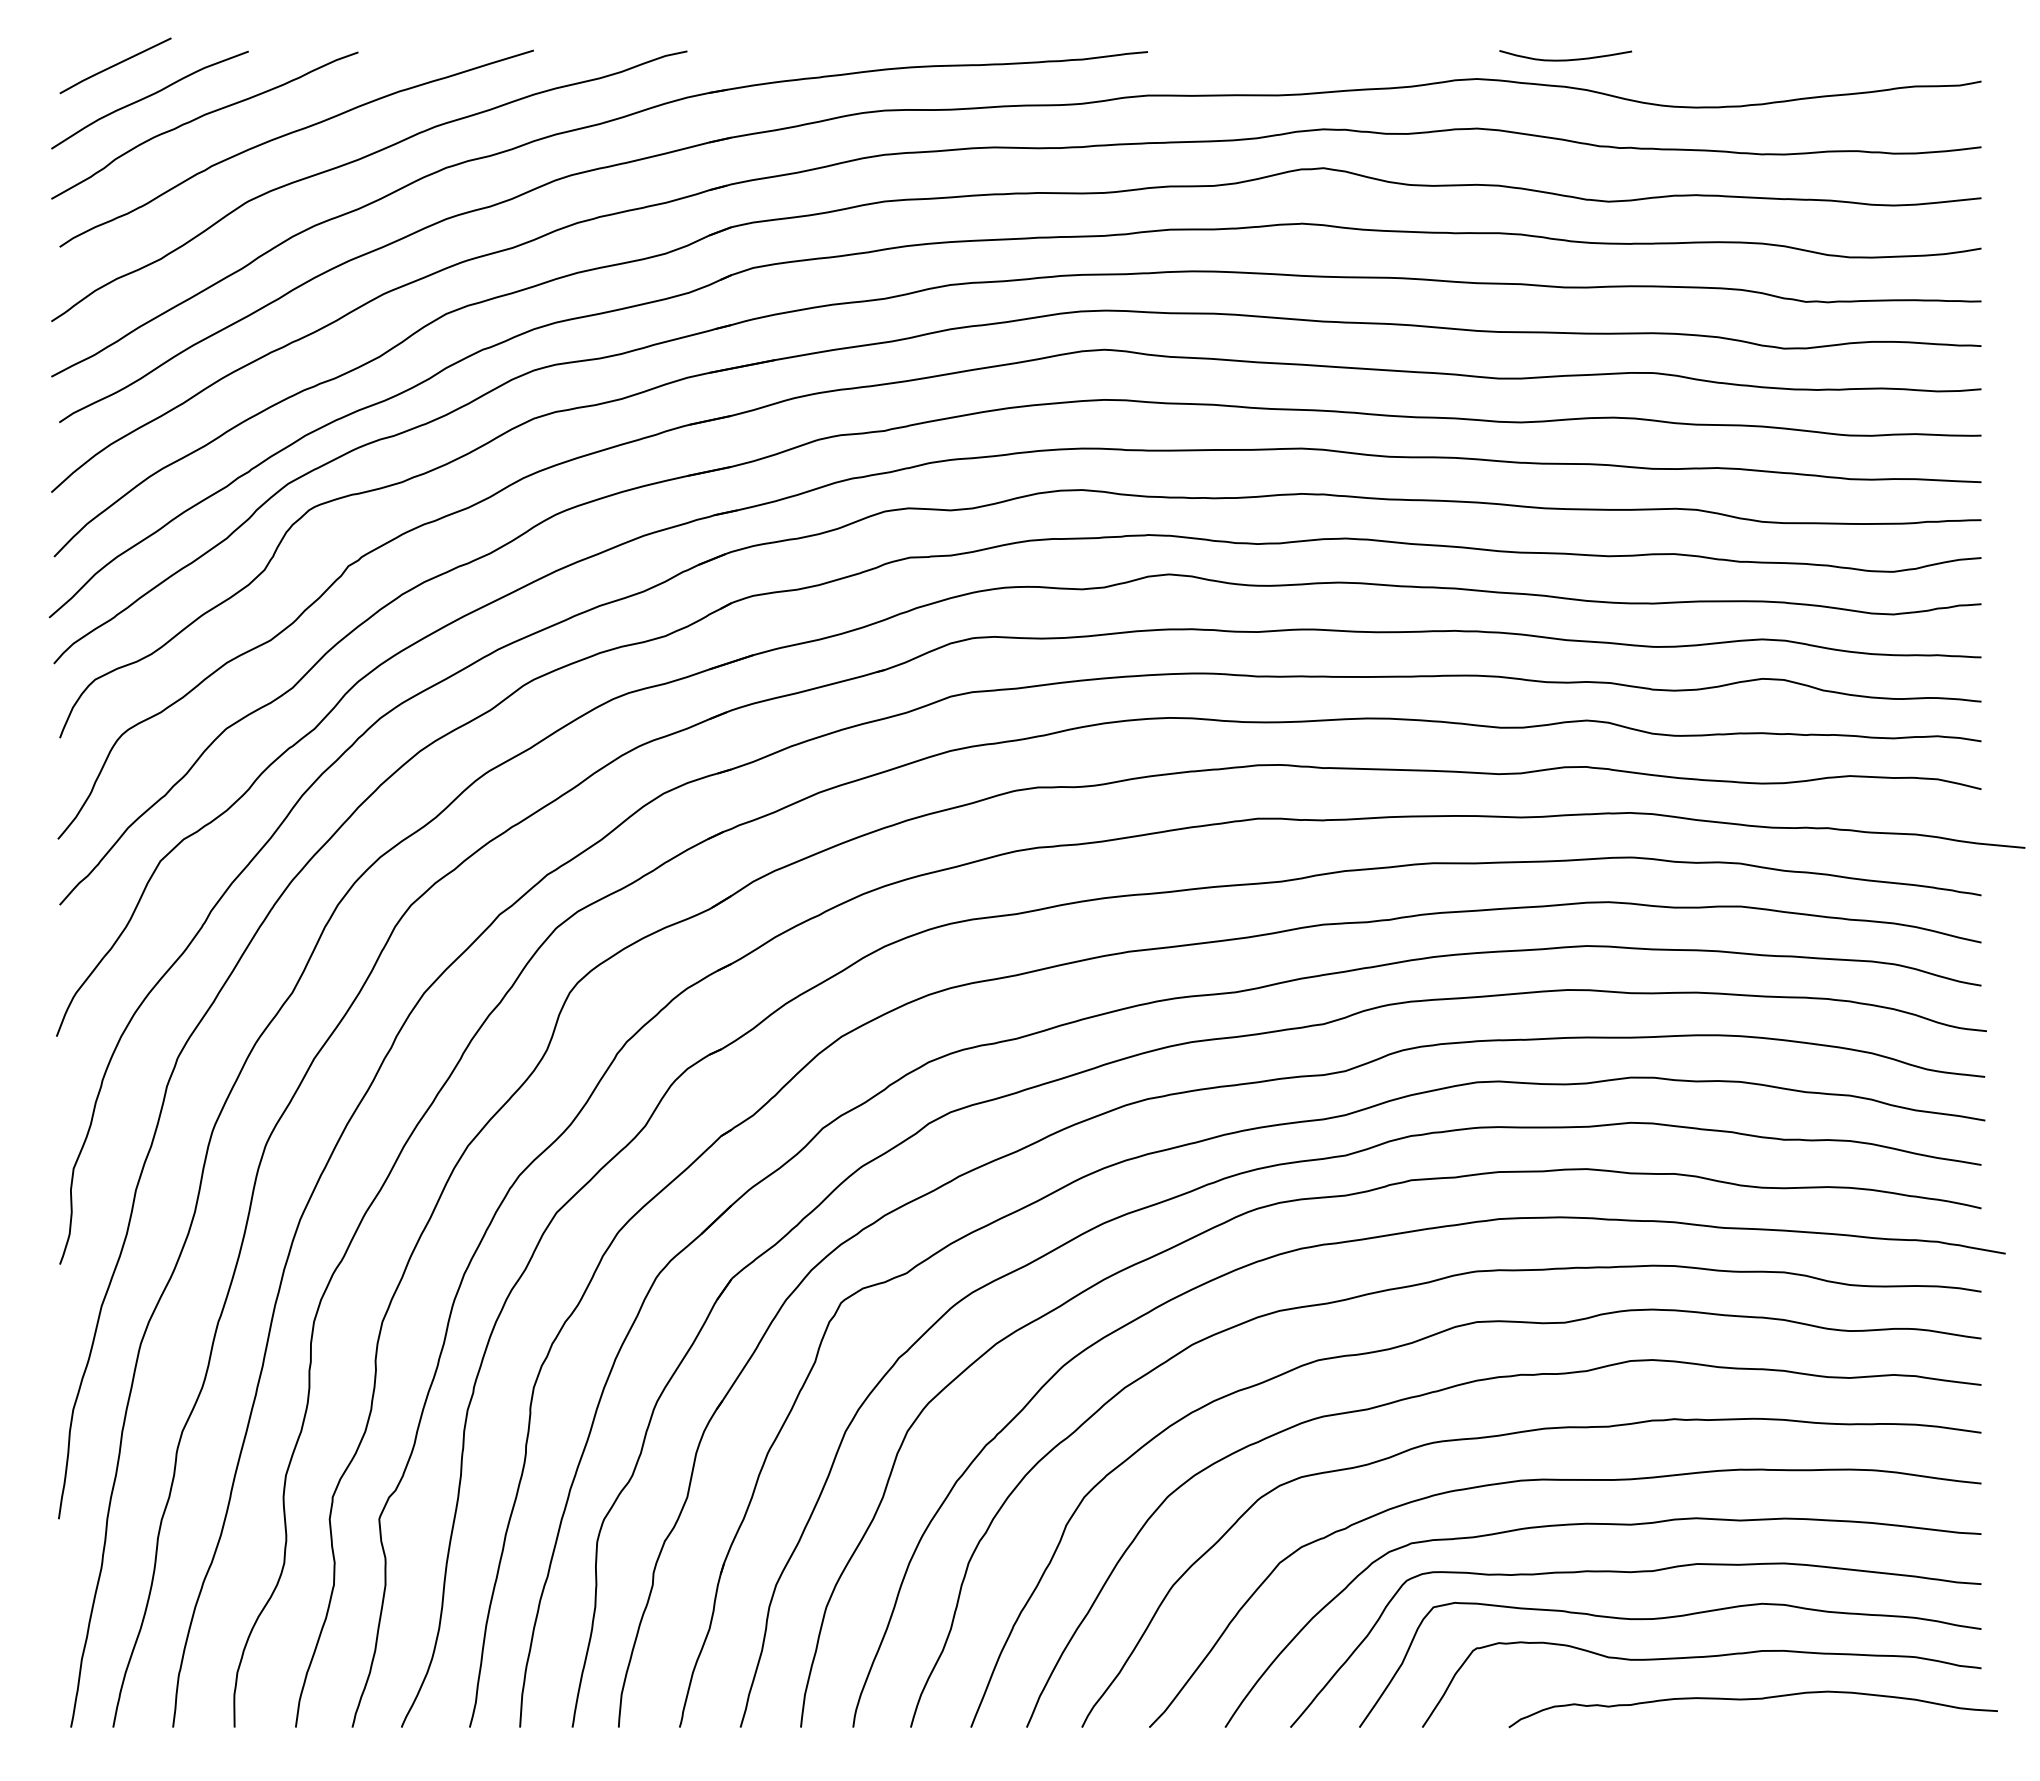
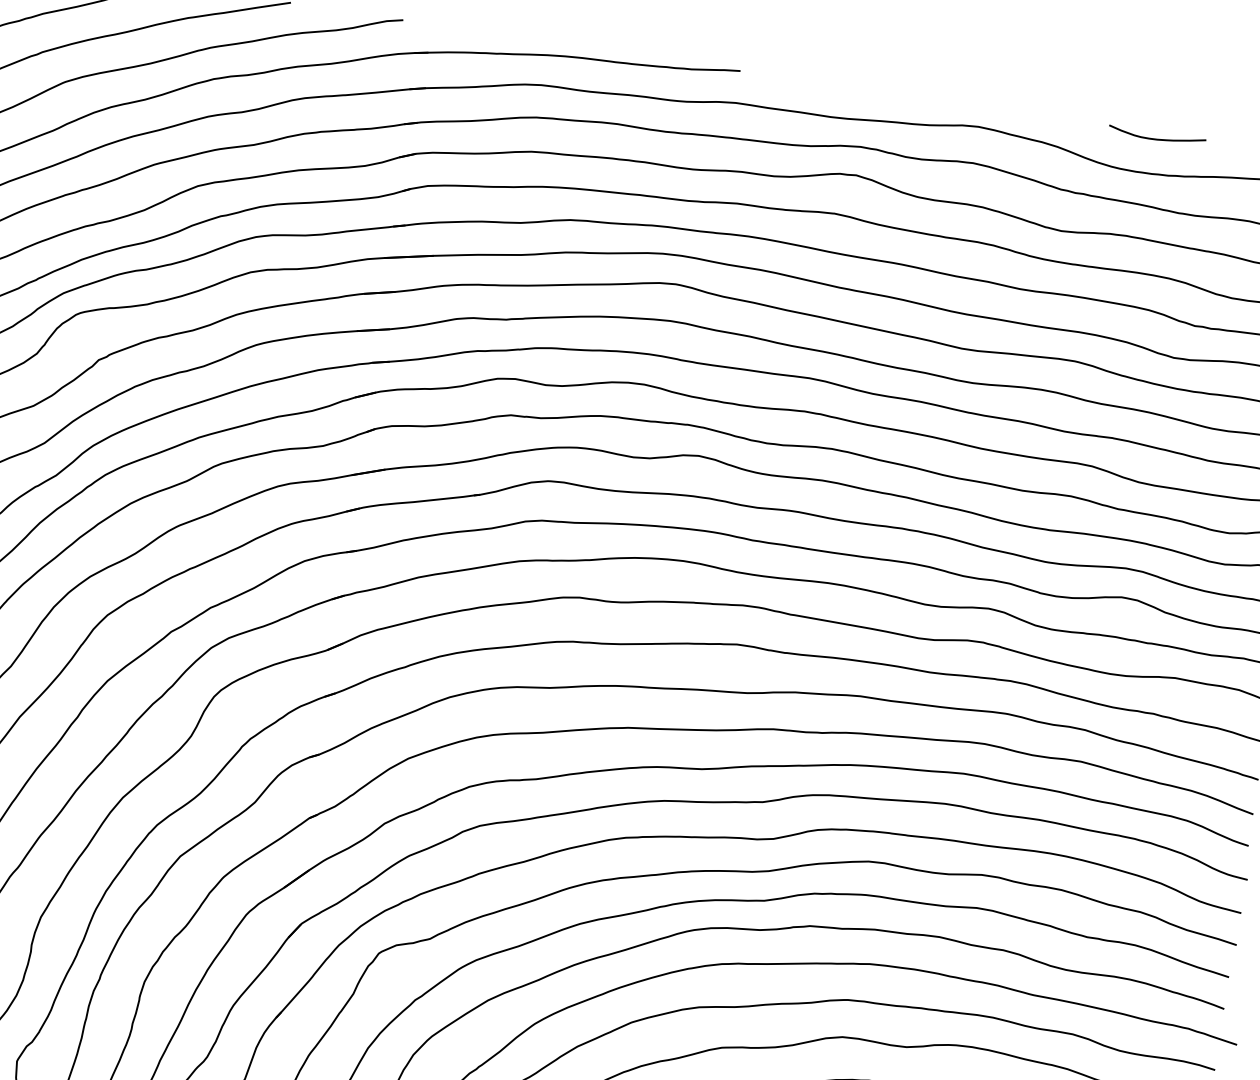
curve: (1565, 59) -> (1156, 138), moved

